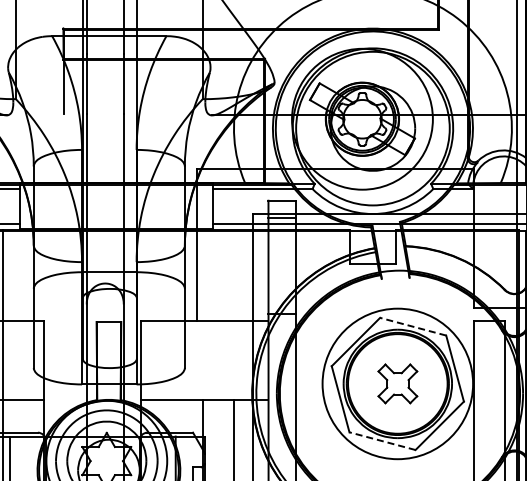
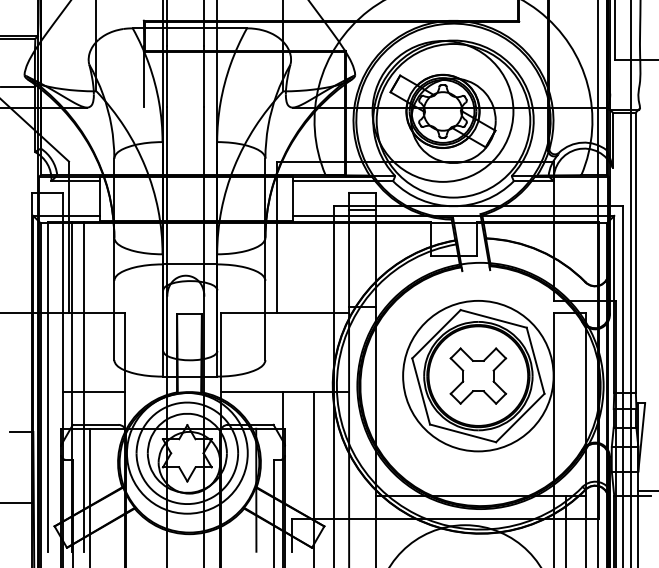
line: (412, 326) -> (493, 318), dashed -> solid
part: (397, 383) -> (478, 375), size x1.43
line: (381, 441) -> (462, 433), dashed -> solid

